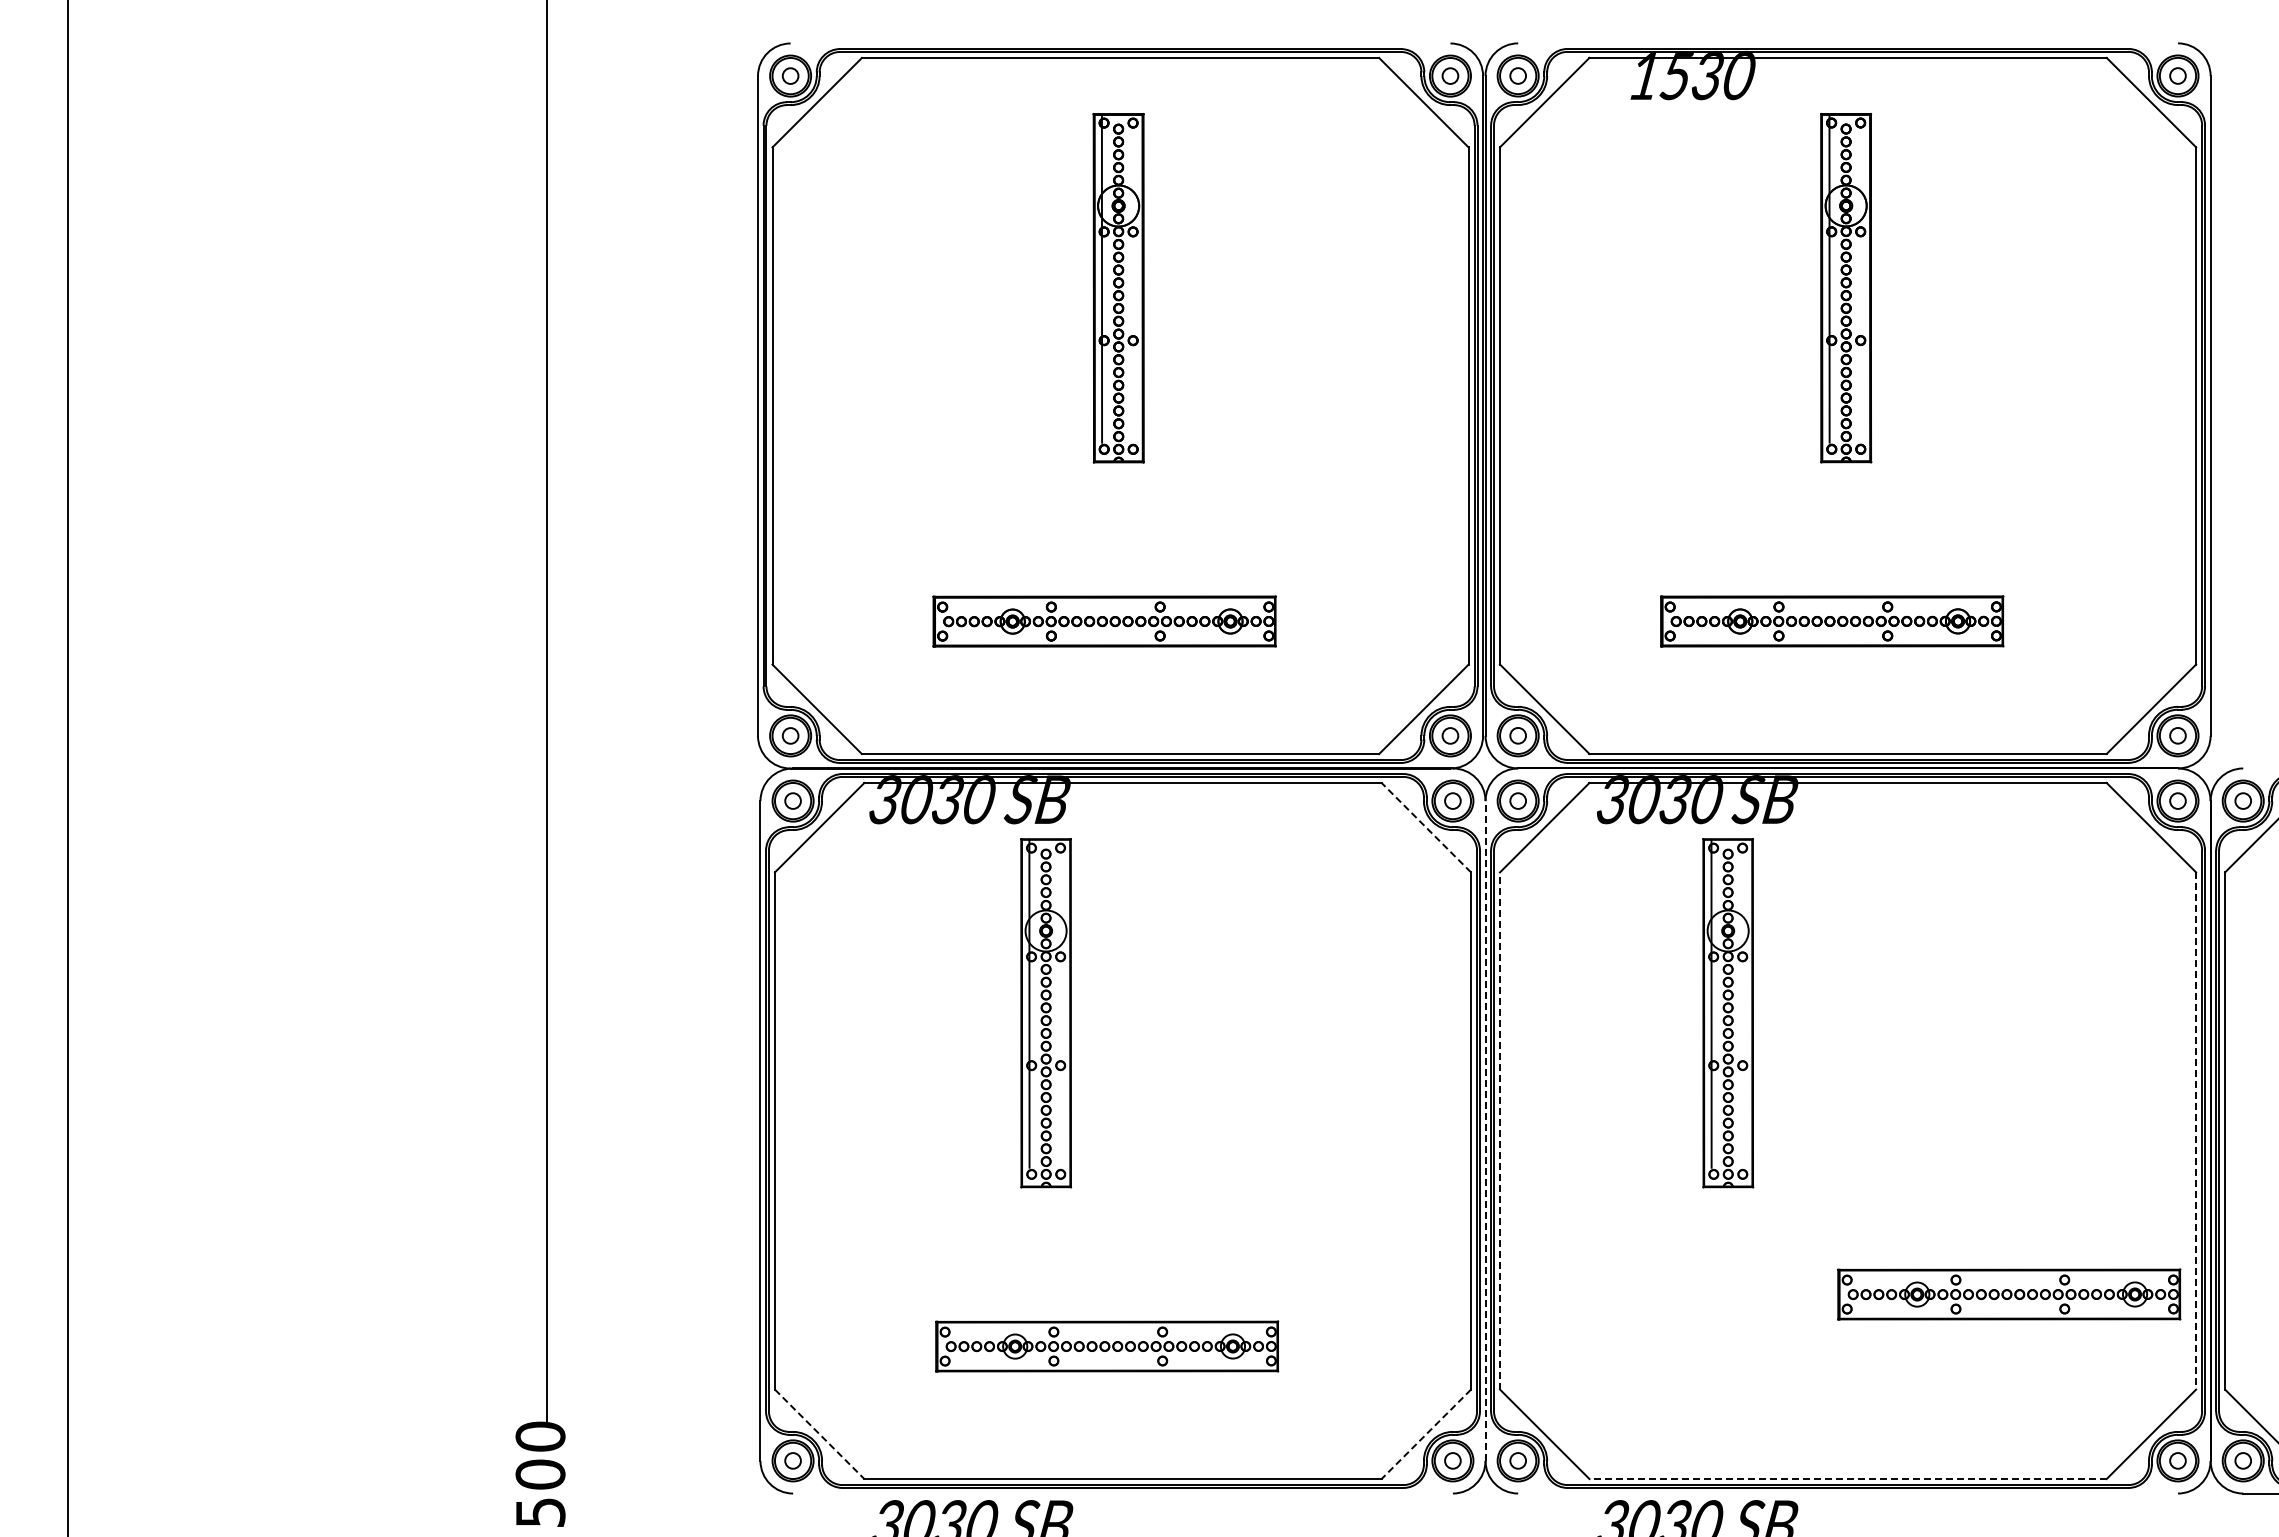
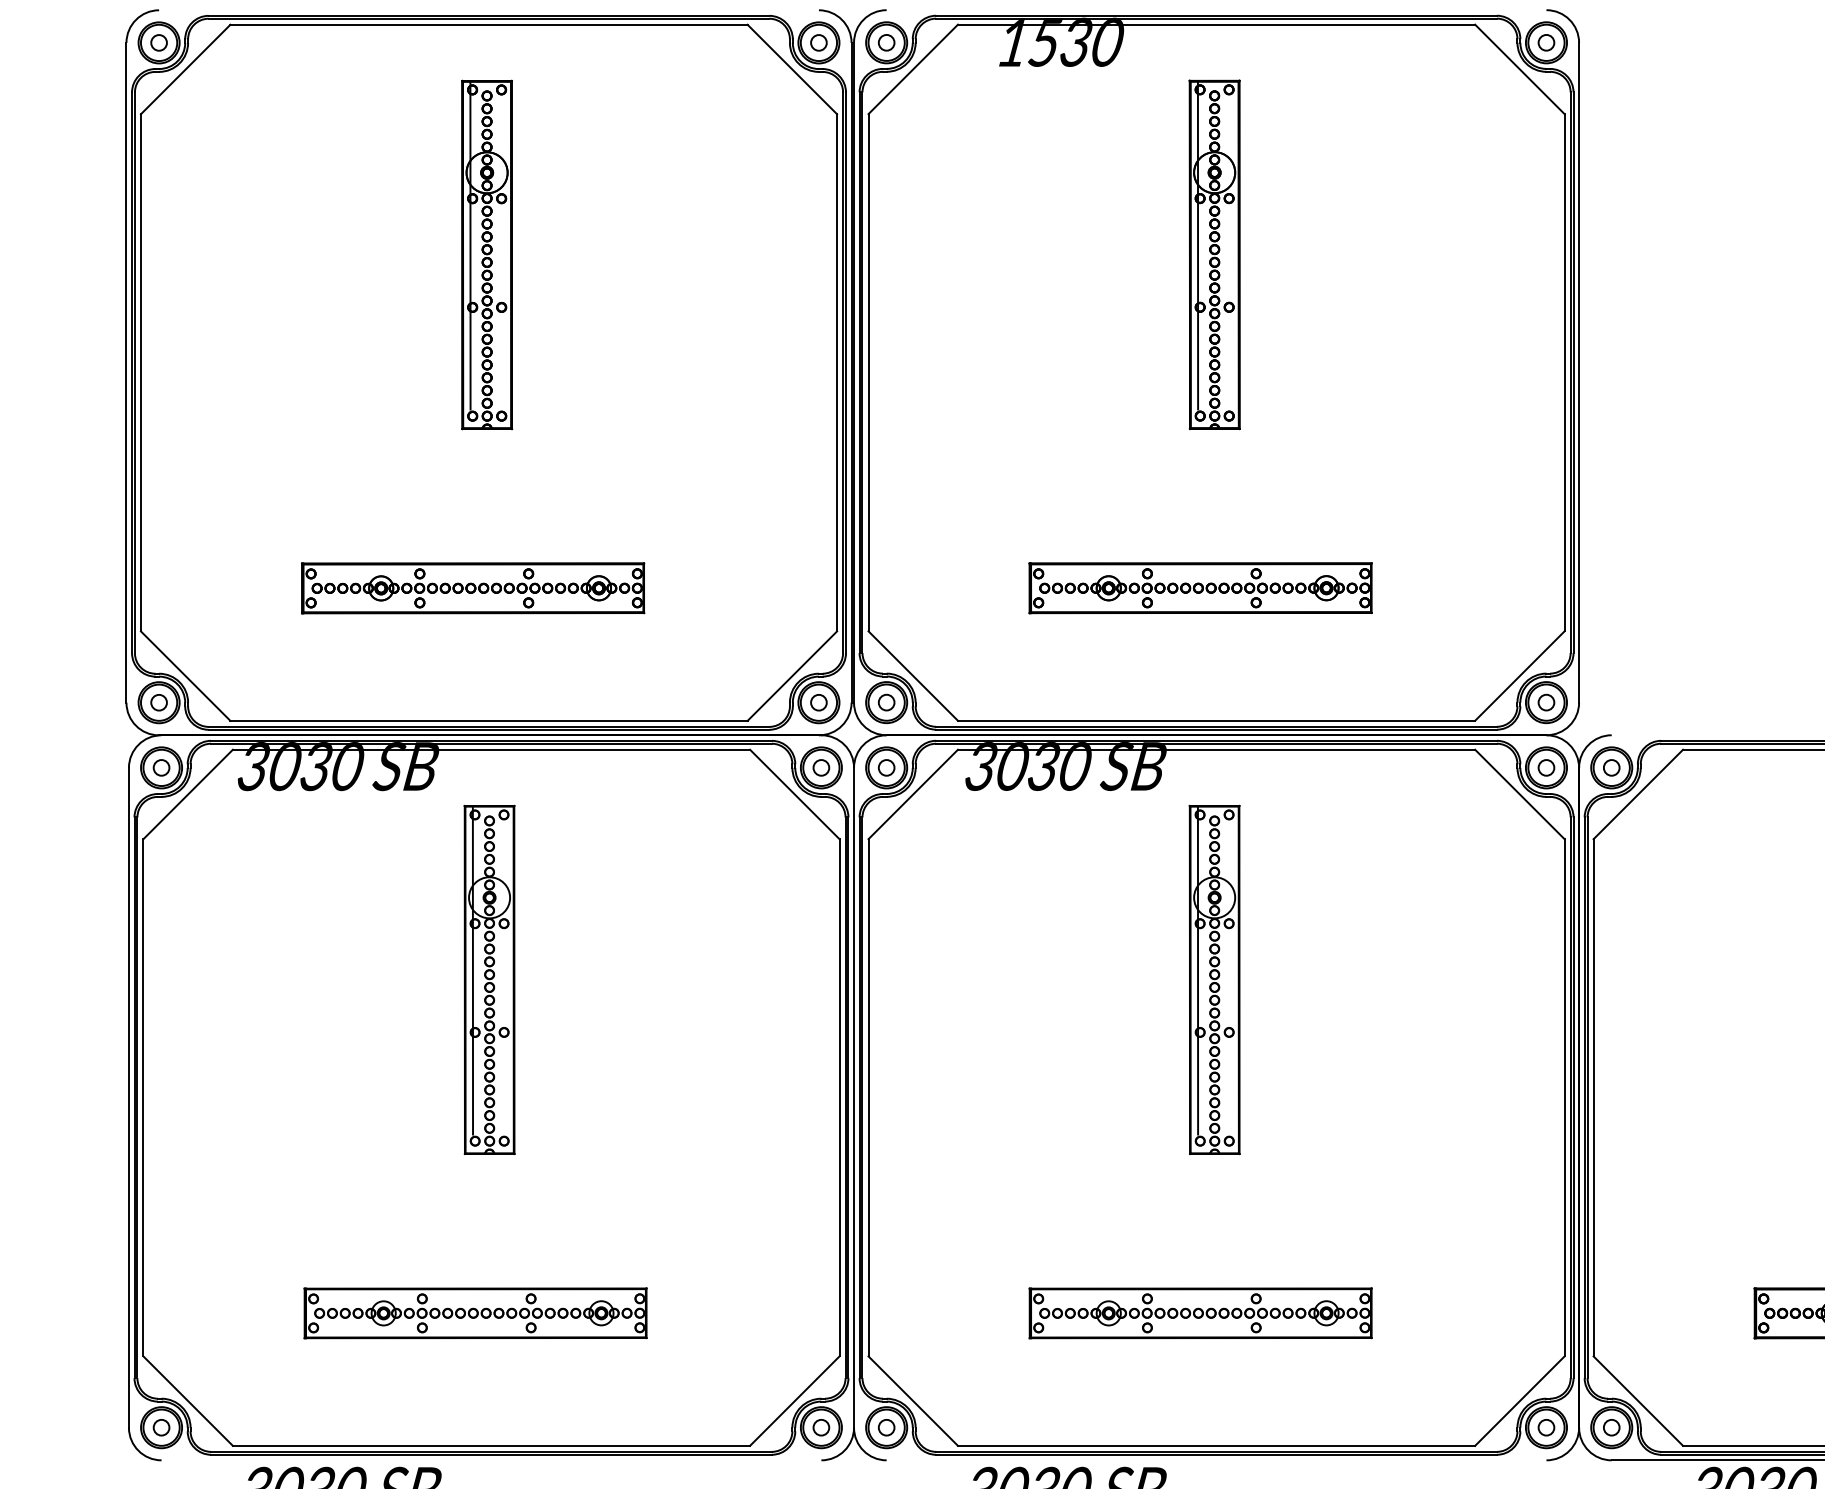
line: (1425, 827) -> (793, 794), dashed -> solid
part: (1045, 1013) -> (488, 980), moved
part: (1728, 1013) -> (1214, 980), moved
line: (1485, 1131) -> (853, 1098), dashed -> solid
line: (1500, 1131) -> (868, 1098), dashed -> solid
line: (2196, 1131) -> (1564, 1098), dashed -> solid
part: (2009, 1294) -> (1200, 1313), moved
line: (820, 1434) -> (188, 1401), dashed -> solid
line: (1425, 1434) -> (793, 1401), dashed -> solid
line: (1848, 1479) -> (1216, 1446), dashed -> solid

